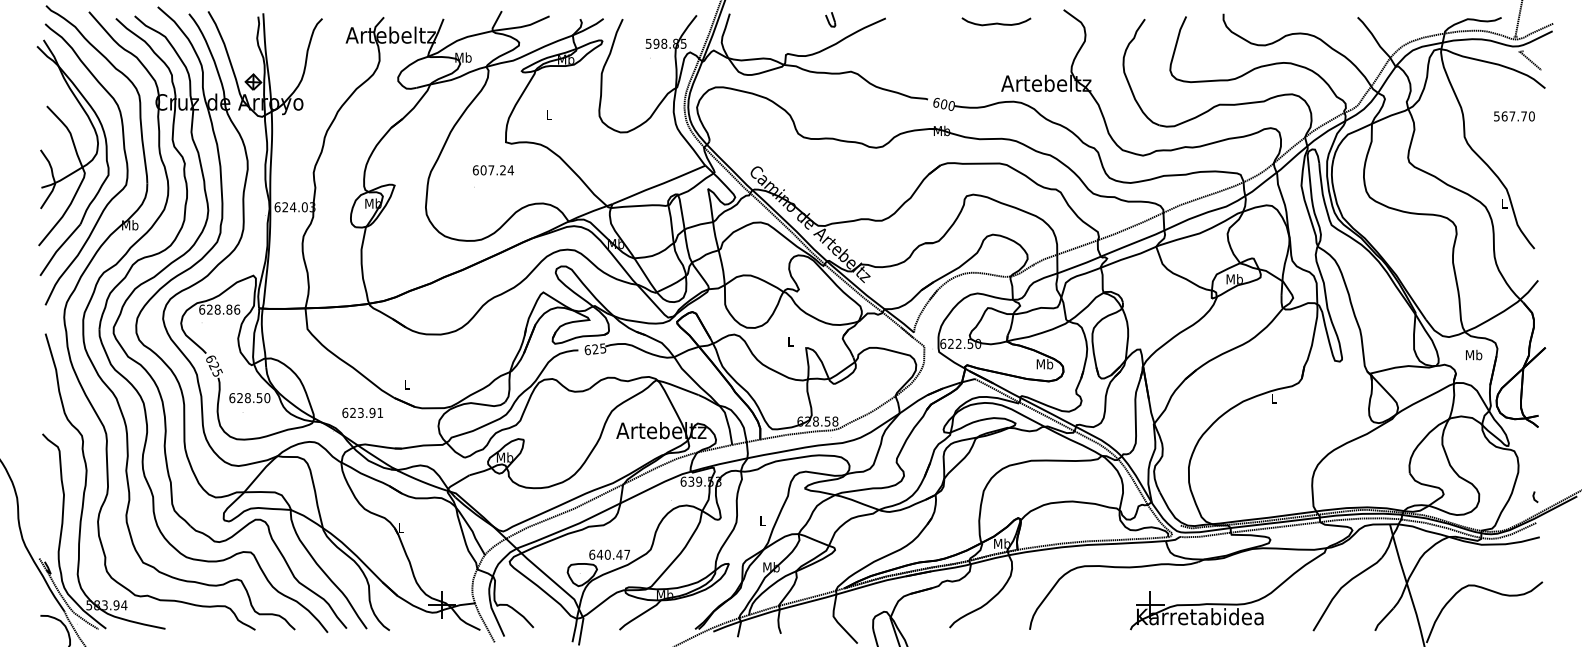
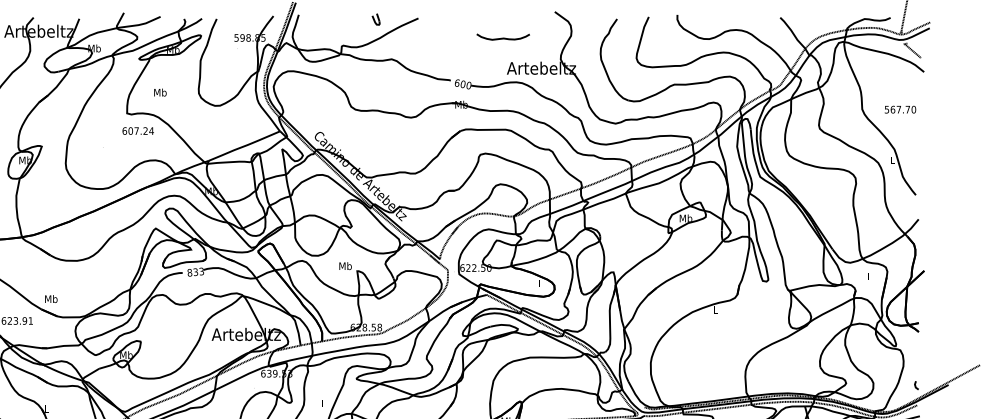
curve: (996, 22) -> (503, 37), moved
text: (549, 115) -> (160, 92), L -> Mb
text: (1514, 116) -> (900, 109), moved
text: (492, 170) -> (137, 131), moved
text: (790, 341) -> (345, 266), L -> Mb
text: (595, 349) -> (195, 272), 625 -> 833
text: (1474, 354) -> (869, 276), Mb -> L
text: (1044, 364) -> (540, 283), Mb -> L
text: (406, 384) -> (50, 299), L -> Mb

